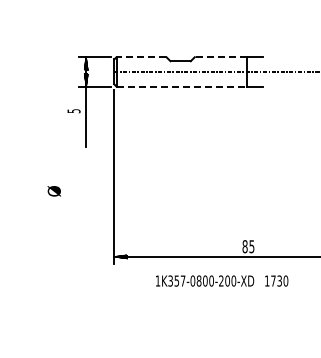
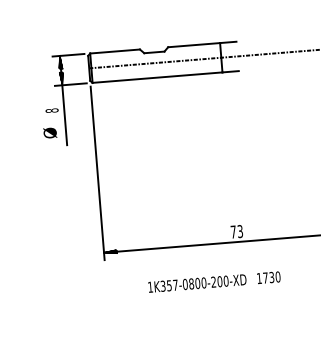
line: (141, 57) -> (115, 51), dashed -> solid
line: (220, 57) -> (193, 45), dashed -> solid
line: (182, 86) -> (158, 77), dashed -> solid
text: (73, 111) -> (51, 111), 5 -> 8
text: (53, 191) -> (49, 133), moved
text: (248, 246) -> (236, 231), 85 -> 73
text: (222, 280) -> (214, 281), moved

